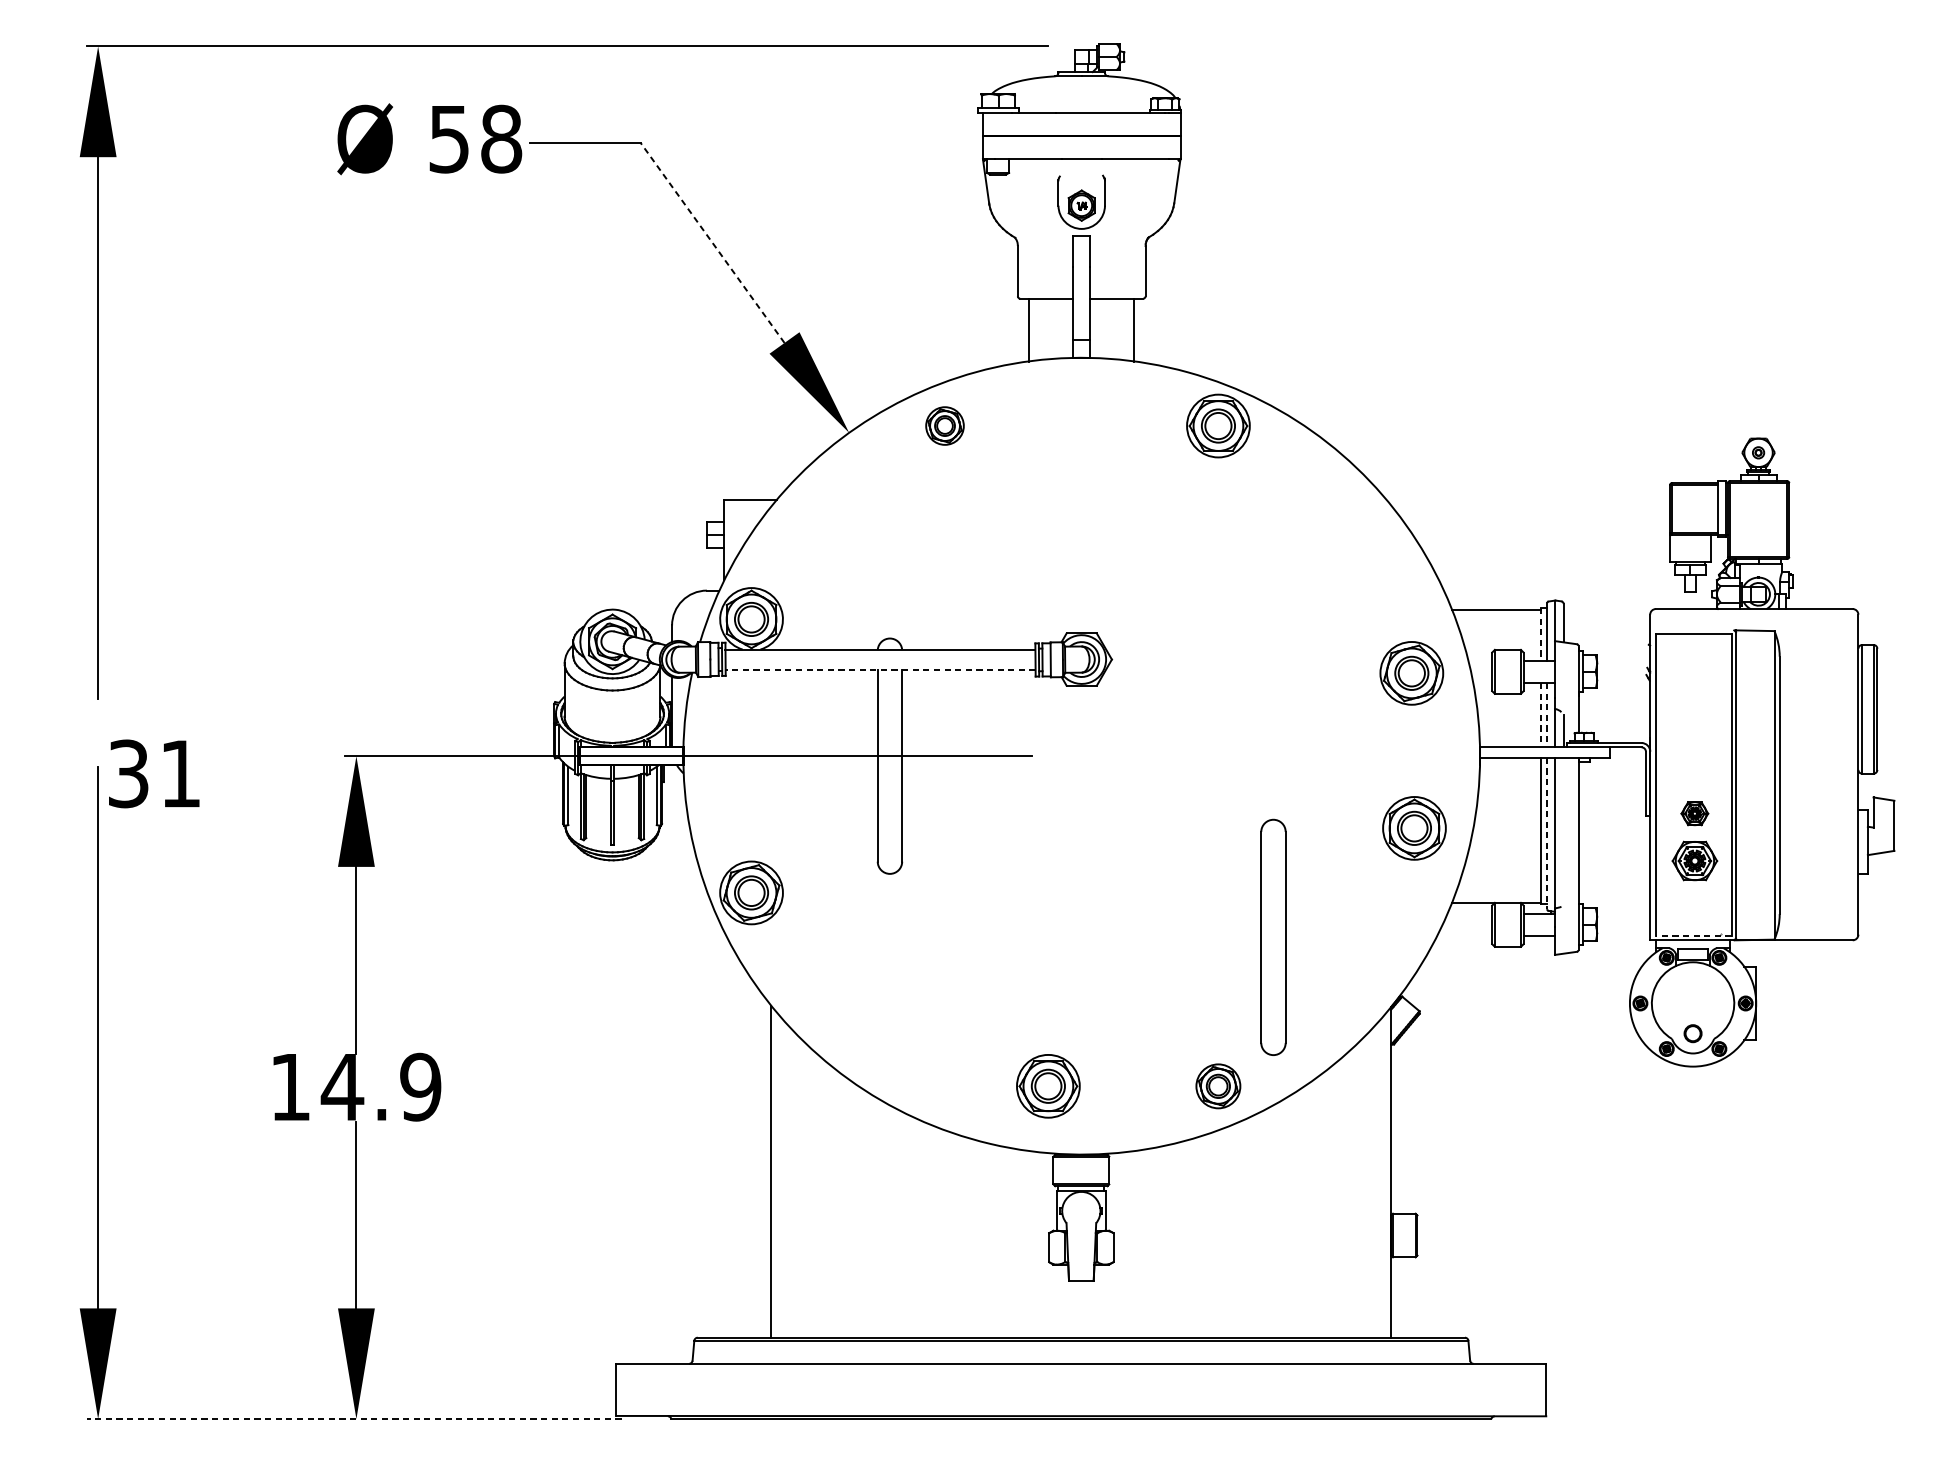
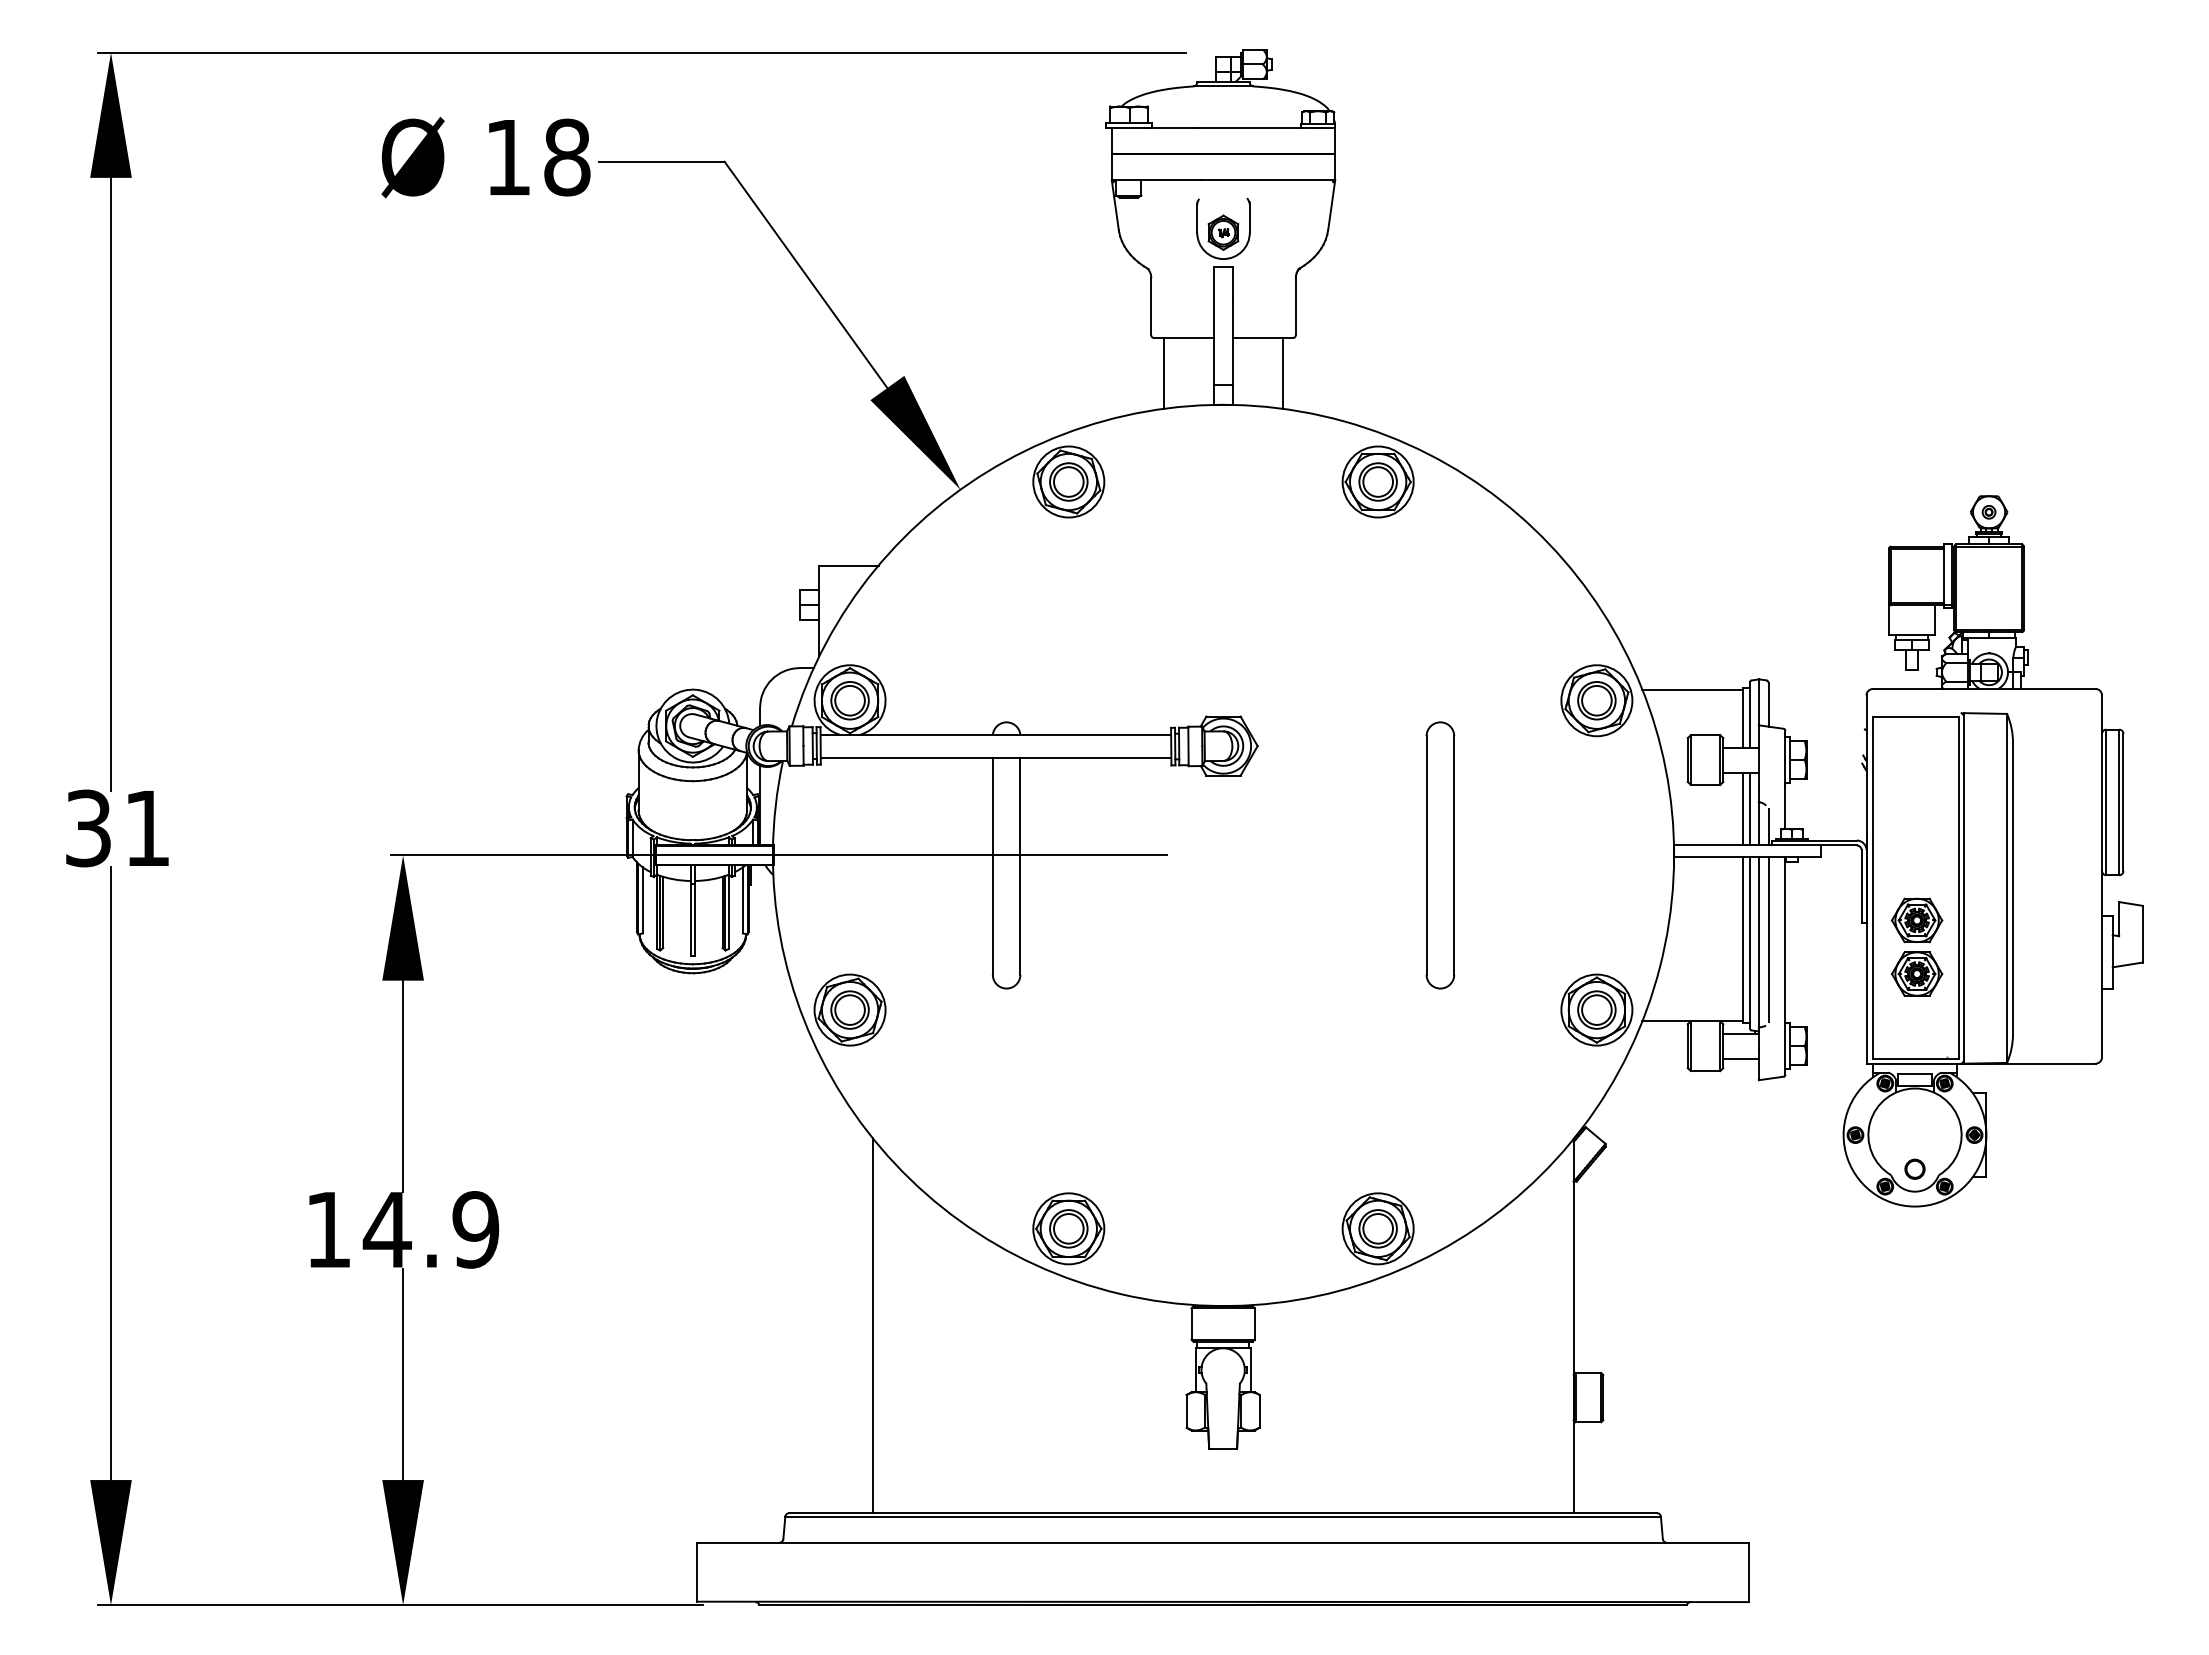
text: (448, 140) -> (507, 158), 58 -> 18
line: (712, 242) -> (805, 274), dashed -> solid
part: (944, 425) -> (1068, 481), size x1.67
line: (1541, 634) -> (1743, 717), dashed -> solid
line: (880, 670) -> (995, 758), dashed -> solid
part: (1411, 673) -> (1596, 700), moved
line: (1541, 715) -> (1743, 809), dashed -> solid
line: (1546, 715) -> (1749, 809), dashed -> solid
text: (154, 773) -> (117, 828), moved
part: (1694, 813) -> (1916, 920), size x1.67
part: (1414, 827) -> (1596, 1009), moved
line: (1563, 830) -> (1768, 939), added
line: (1546, 833) -> (1749, 942), dashed -> solid
line: (1693, 935) -> (1915, 1058), dashed -> solid
part: (1273, 937) -> (1440, 855), moved
part: (1048, 1086) -> (1068, 1228), moved
part: (1217, 1086) -> (1377, 1228), size x1.43
line: (354, 1419) -> (400, 1605), dashed -> solid

